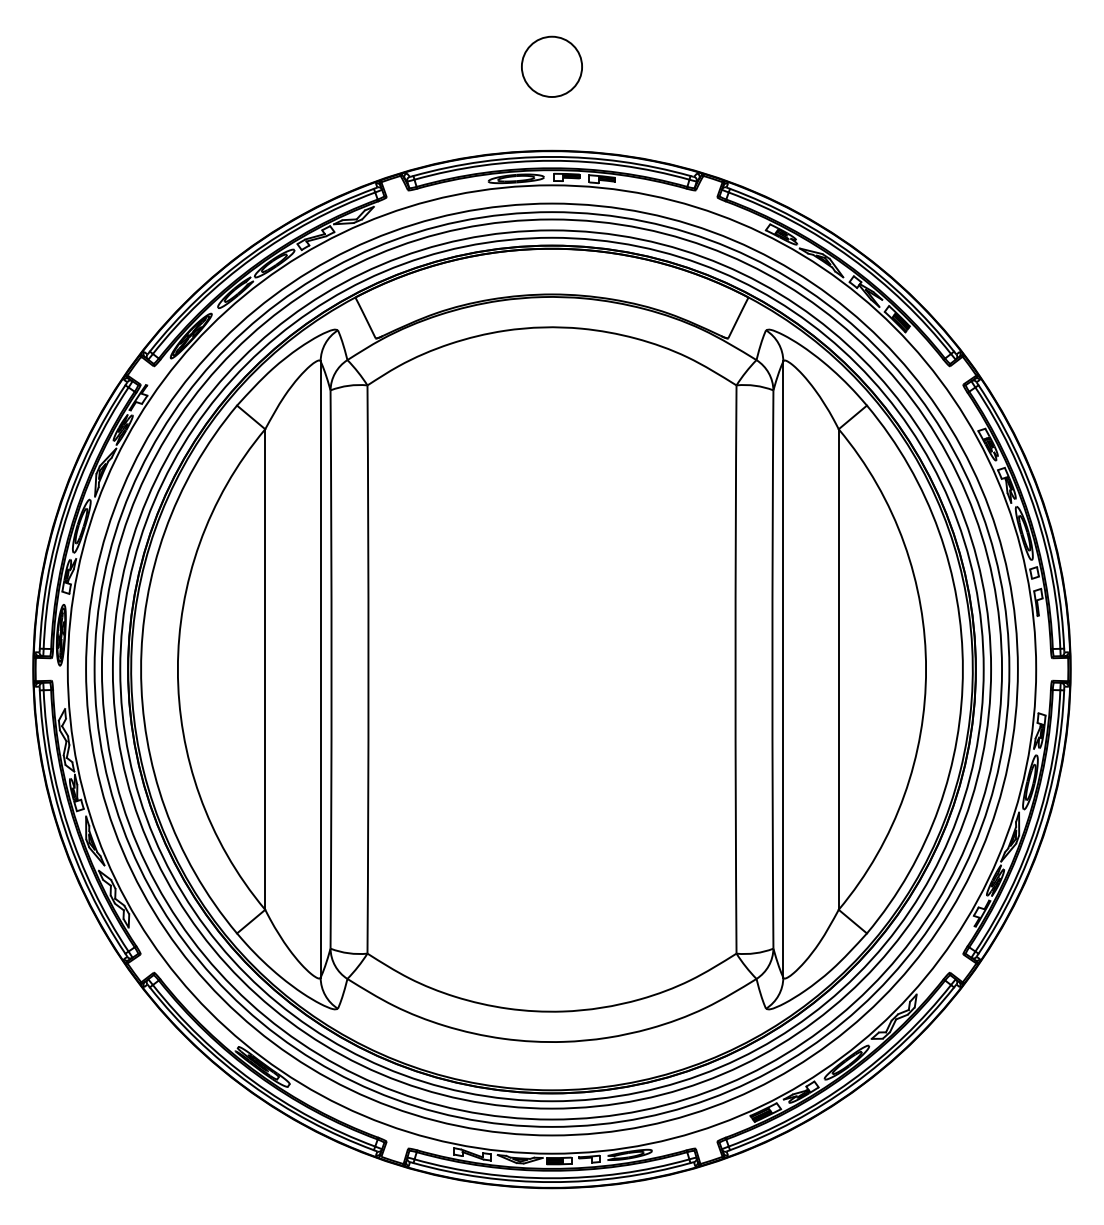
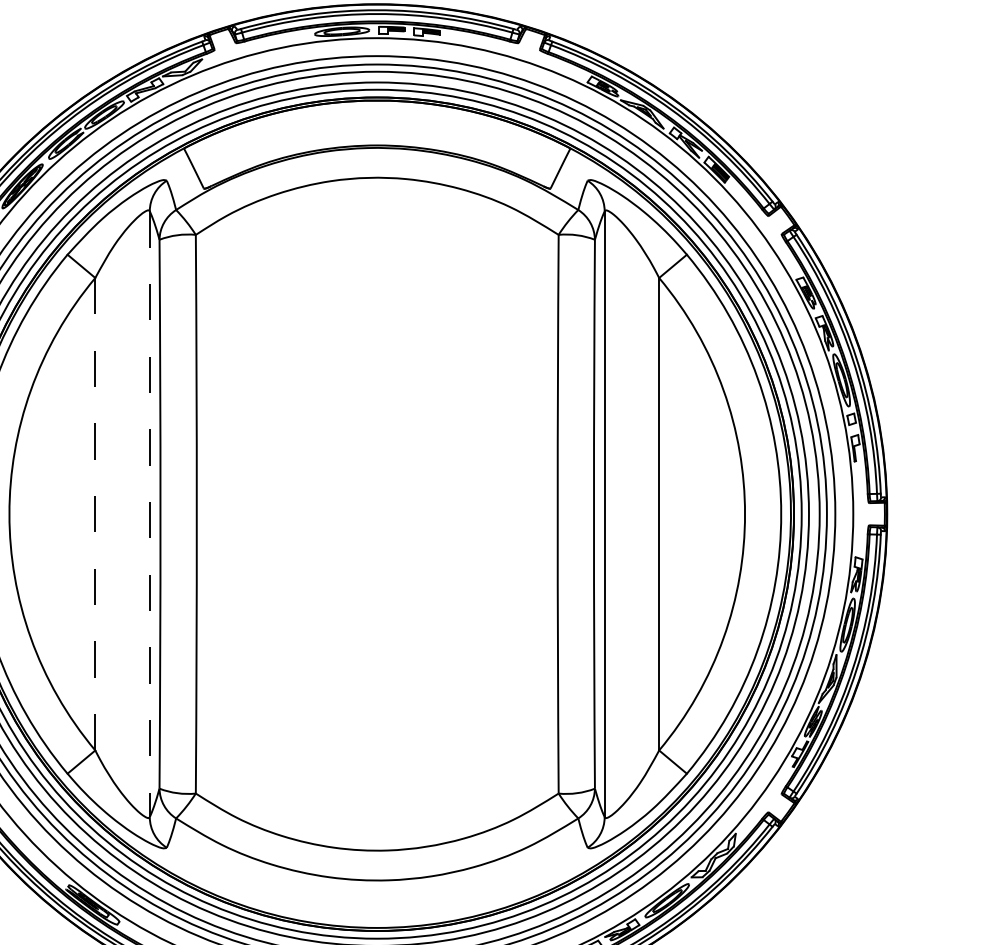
line: (265, 669) -> (95, 514), solid -> dashed
line: (320, 670) -> (149, 515), solid -> dashed

